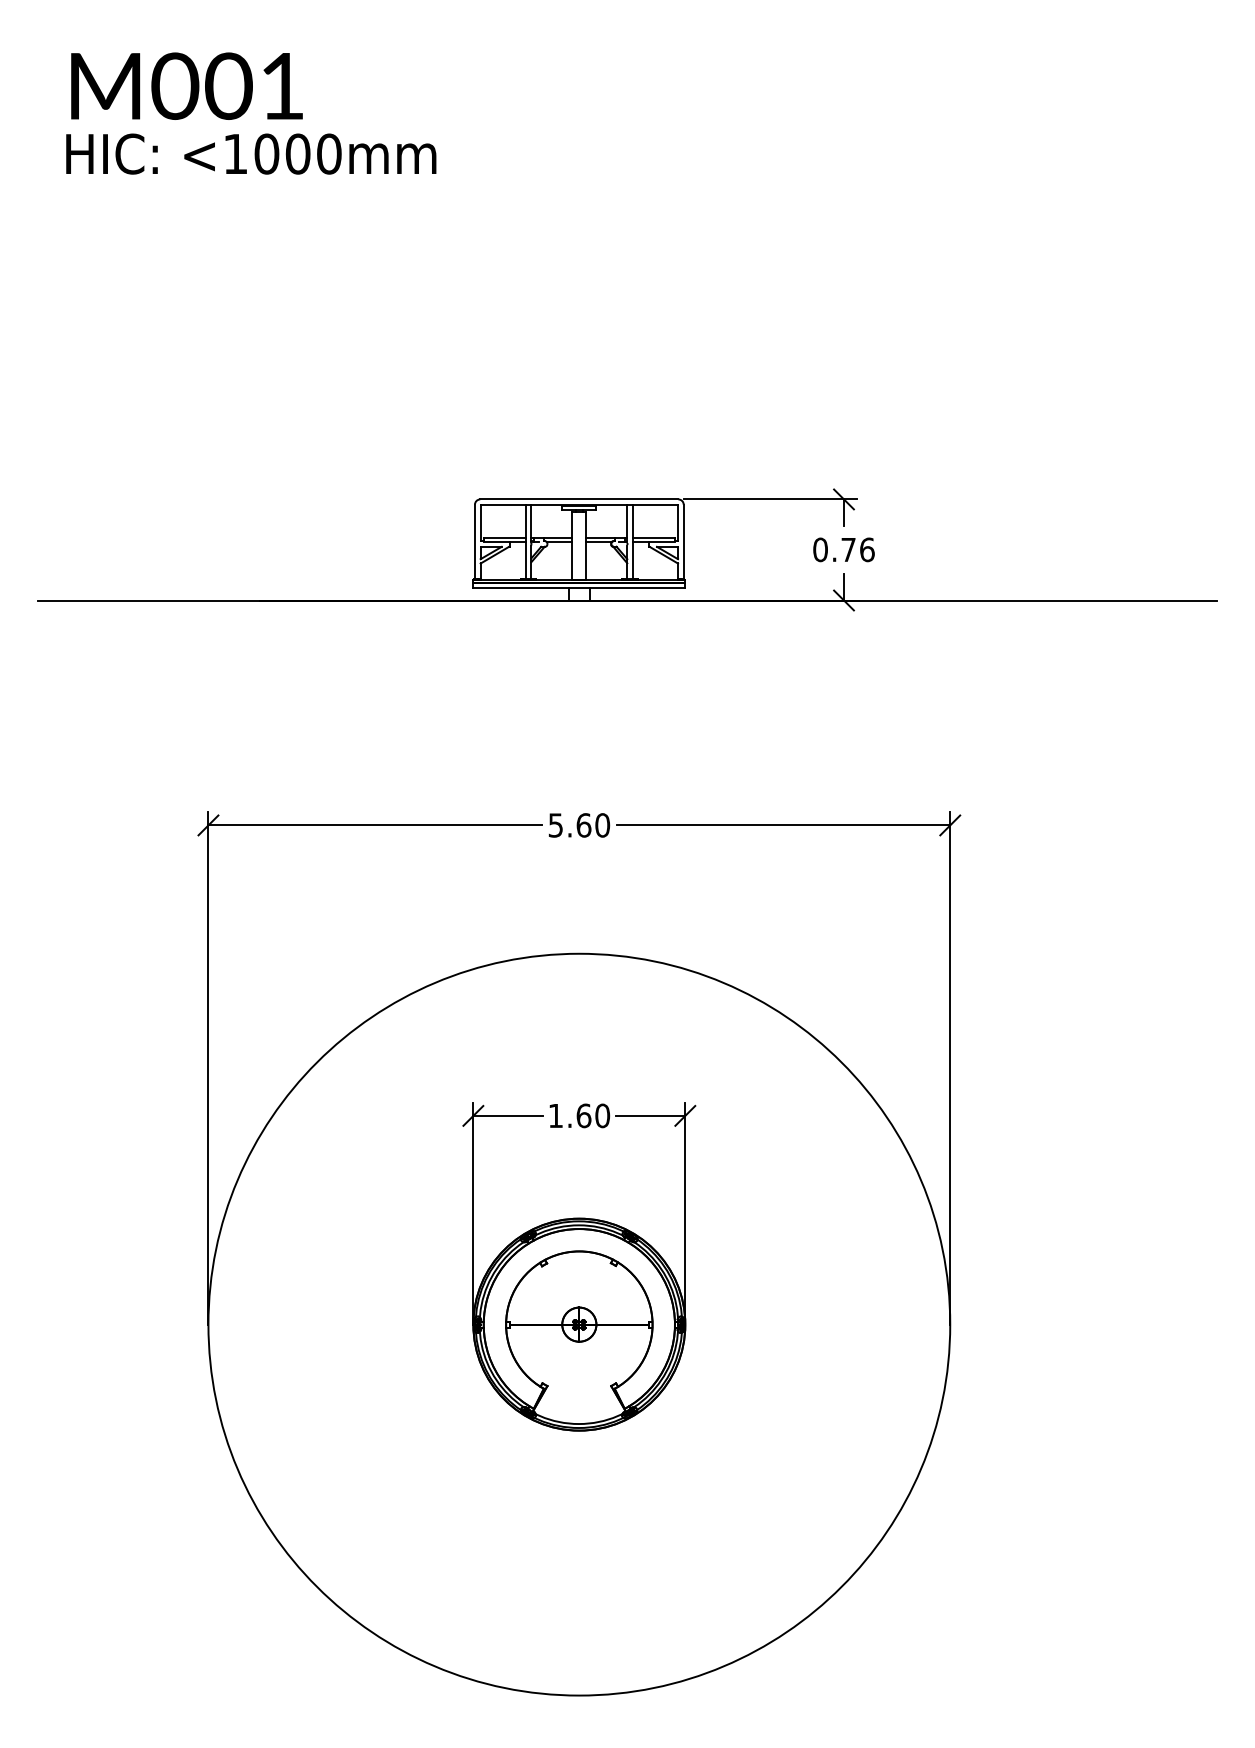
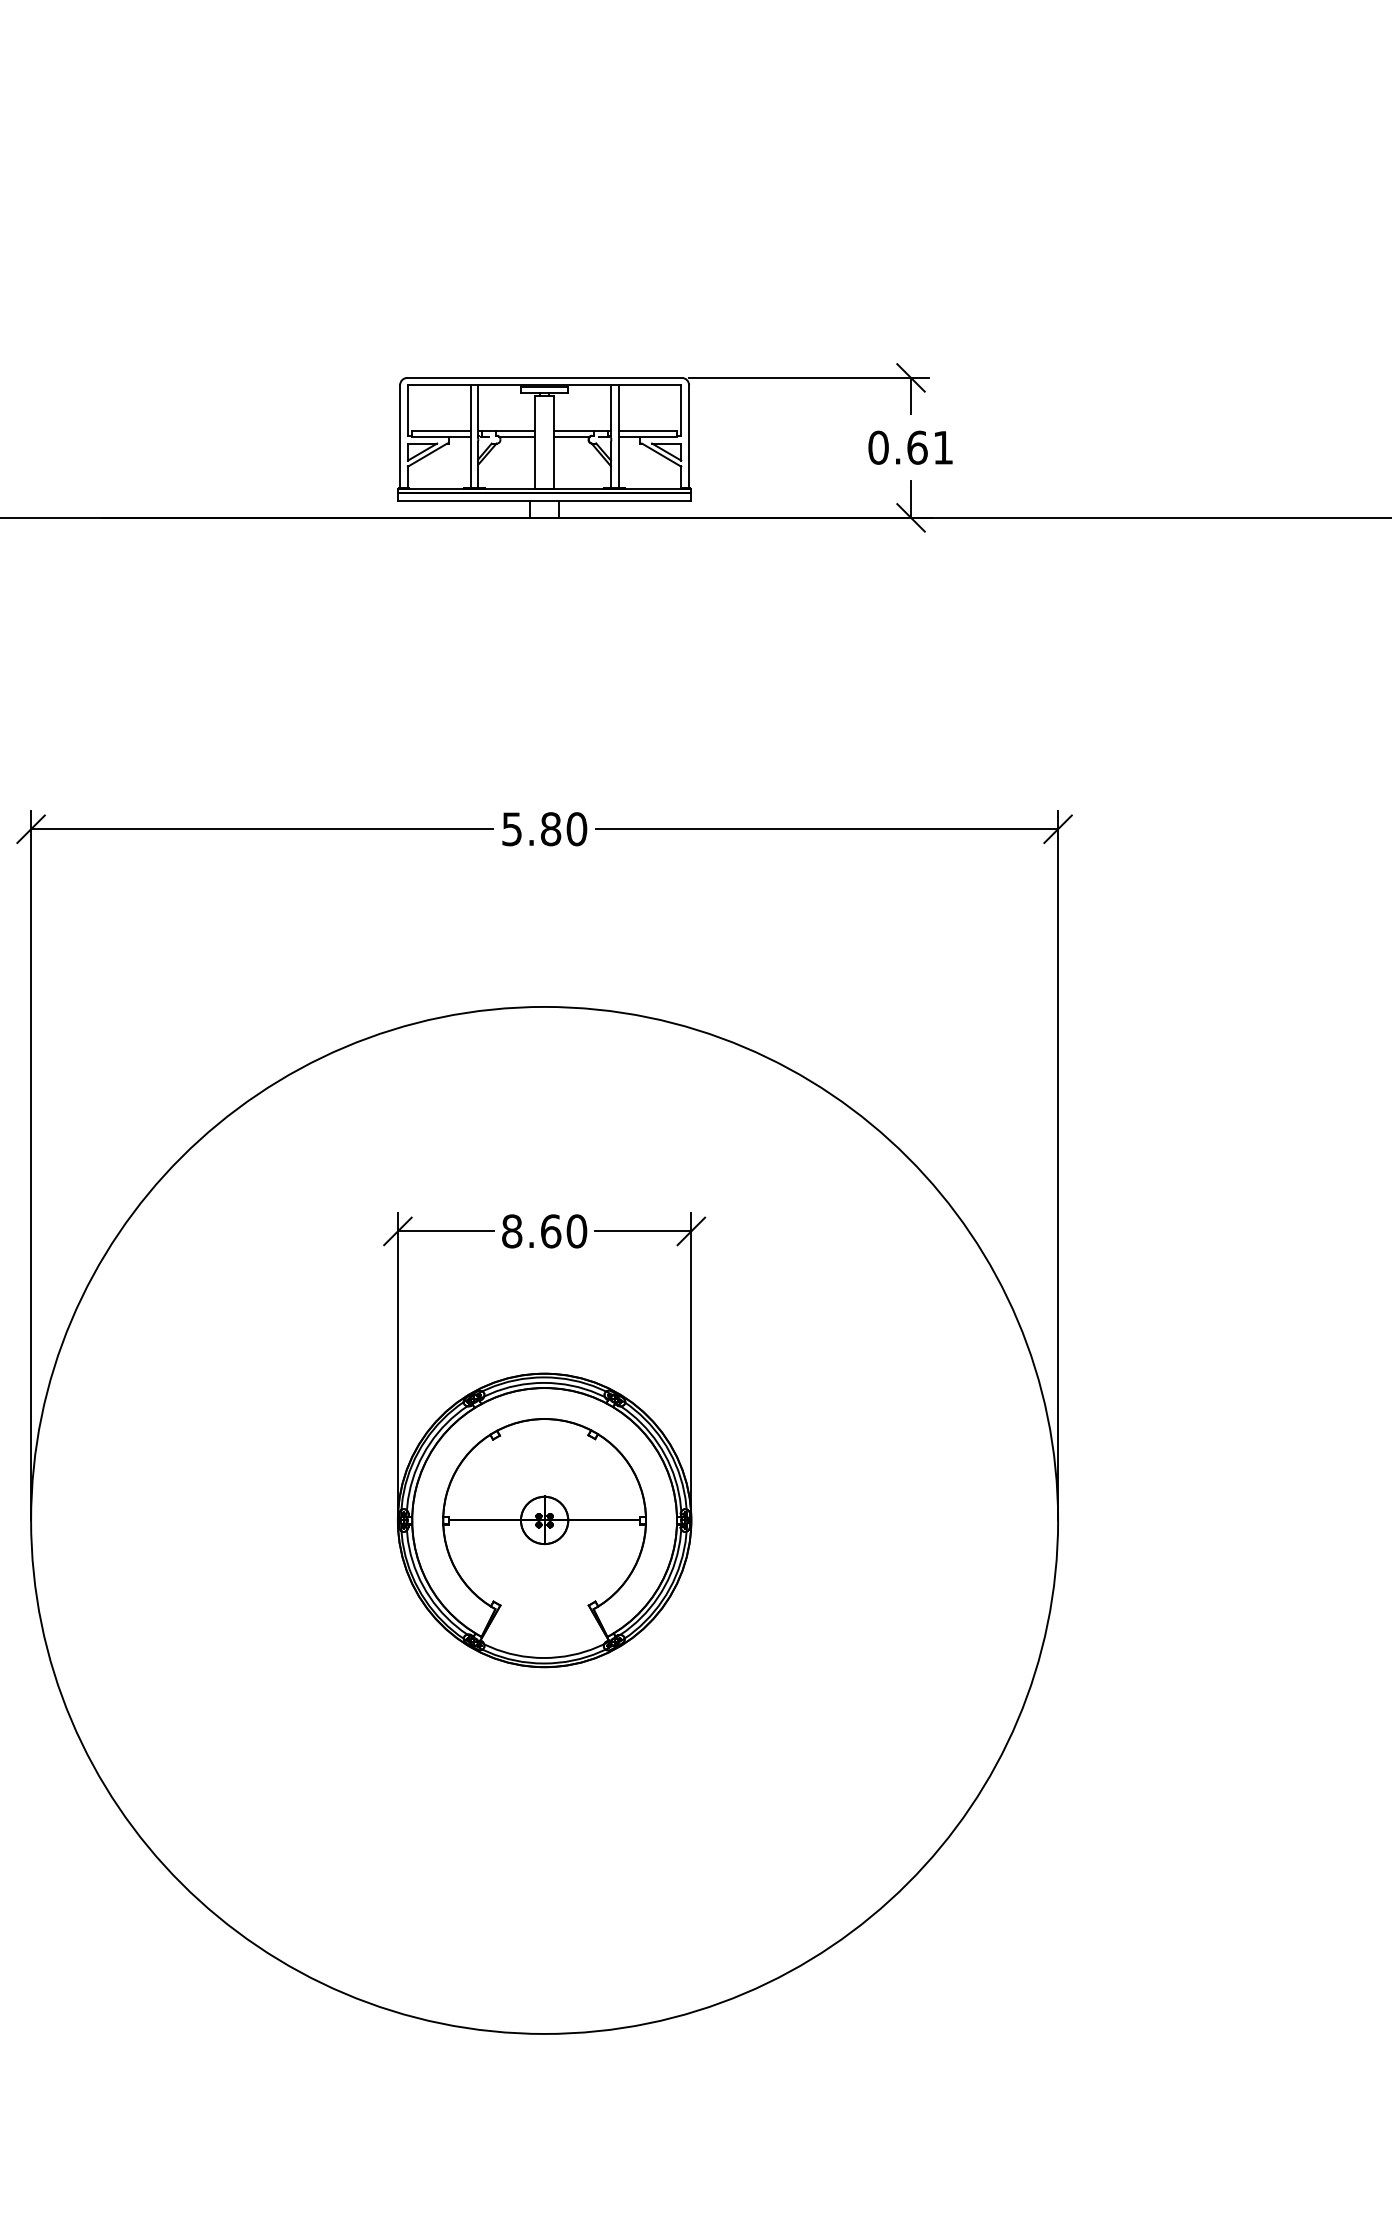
text: (857, 549) -> (929, 447), 0.76 -> 0.61
text: (583, 825) -> (550, 829), 5.60 -> 5.80
text: (555, 1115) -> (511, 1230), 1.60 -> 8.60

